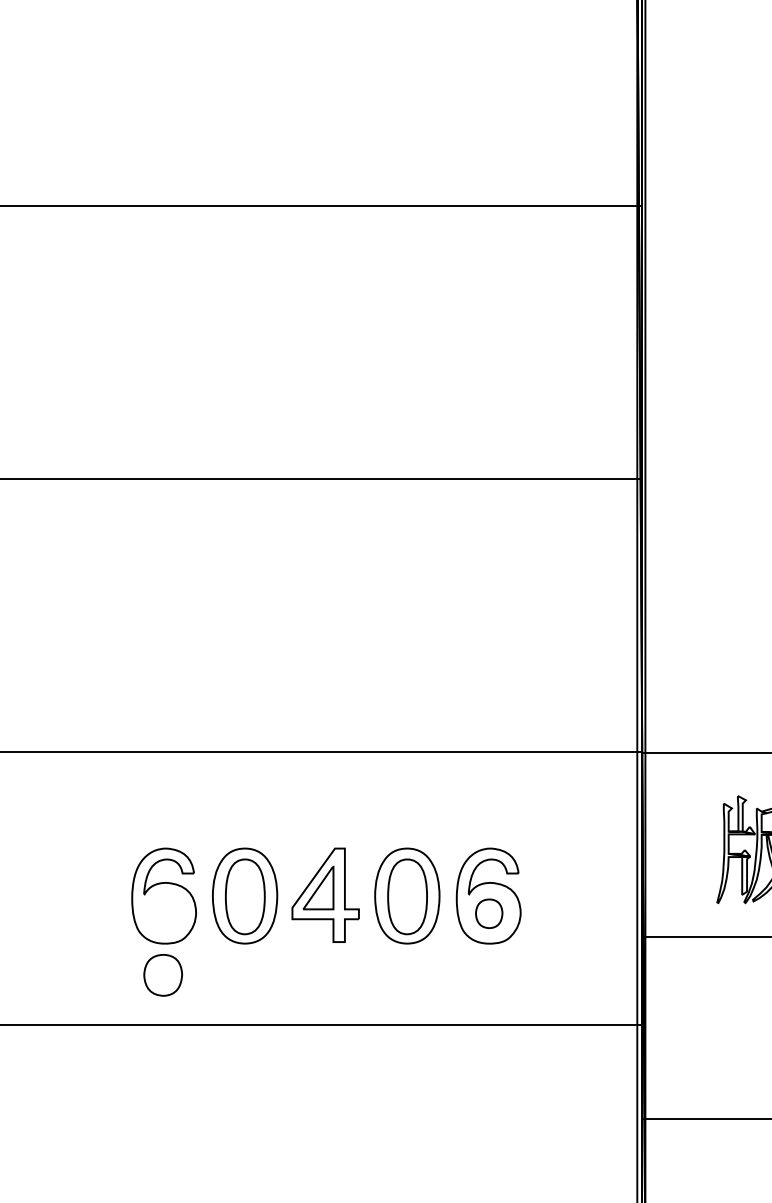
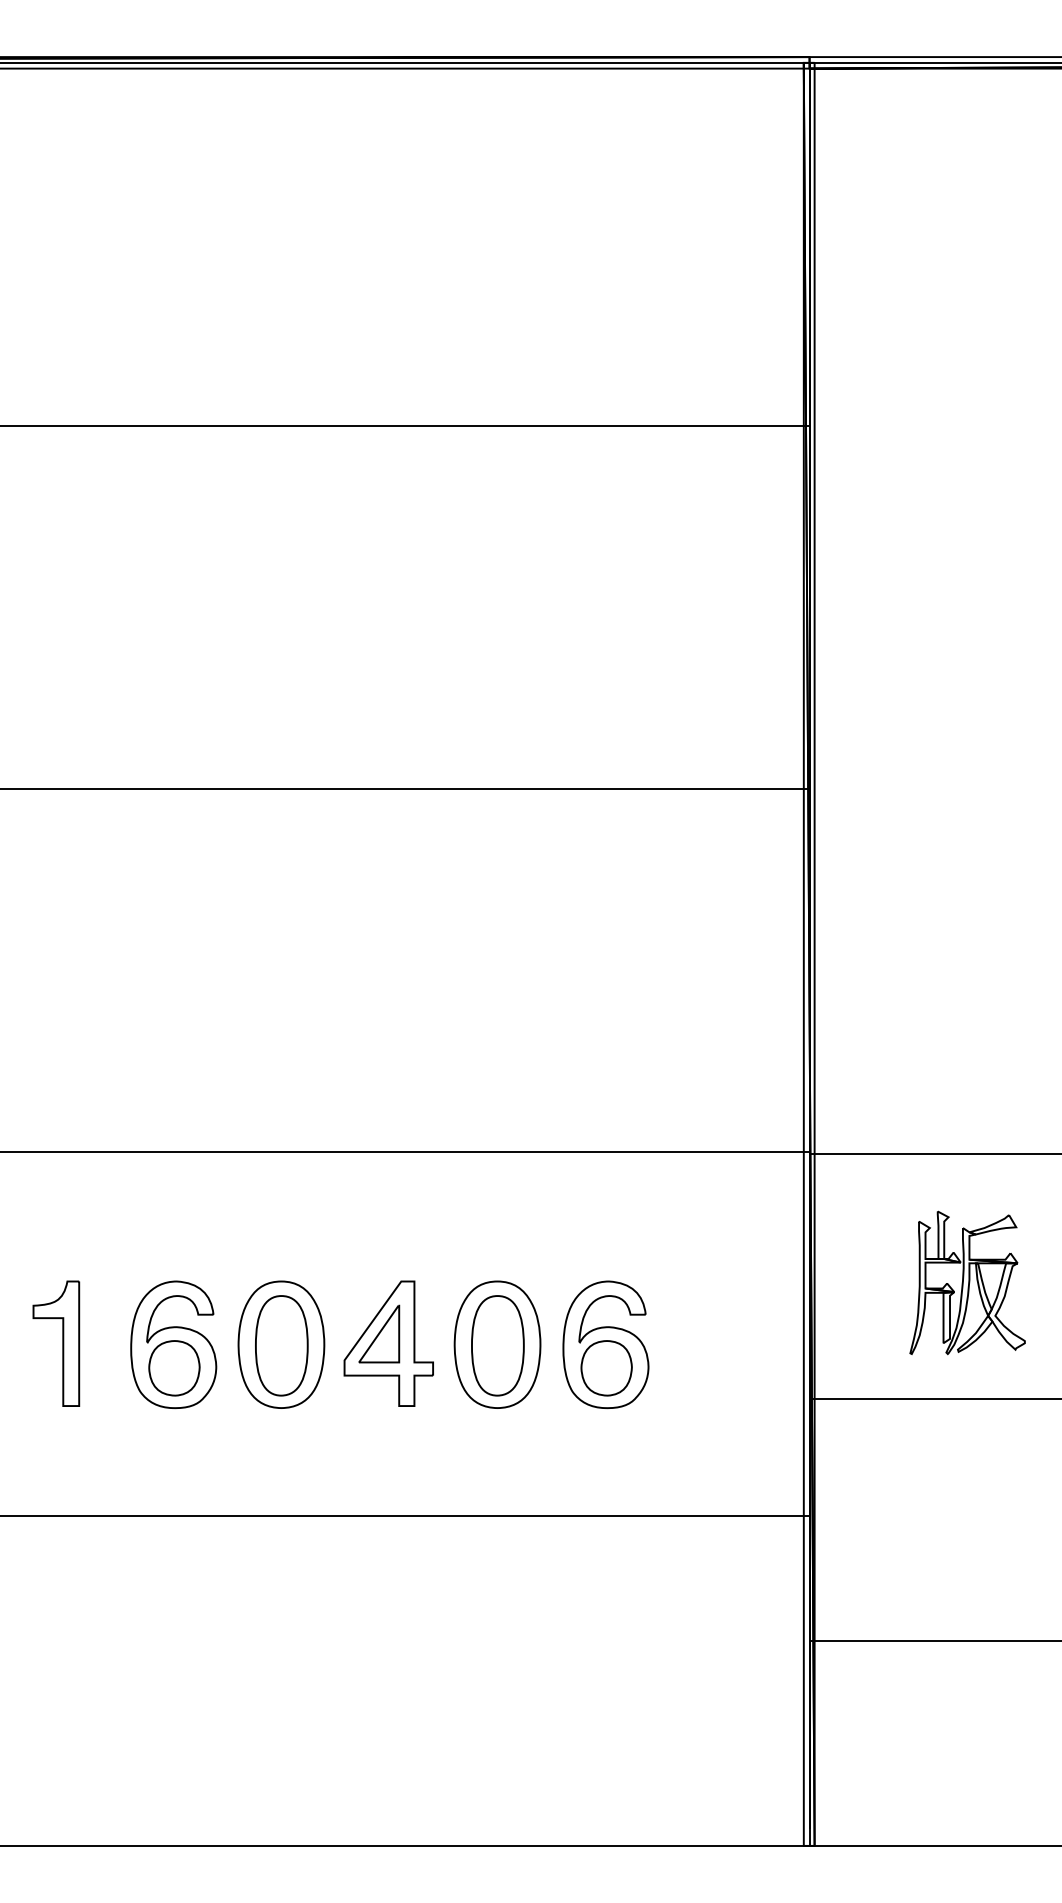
part: (76, 895) -> (56, 1343), added
part: (489, 913) -> (606, 1368), size x1.43
part: (163, 975) -> (174, 1368), moved

